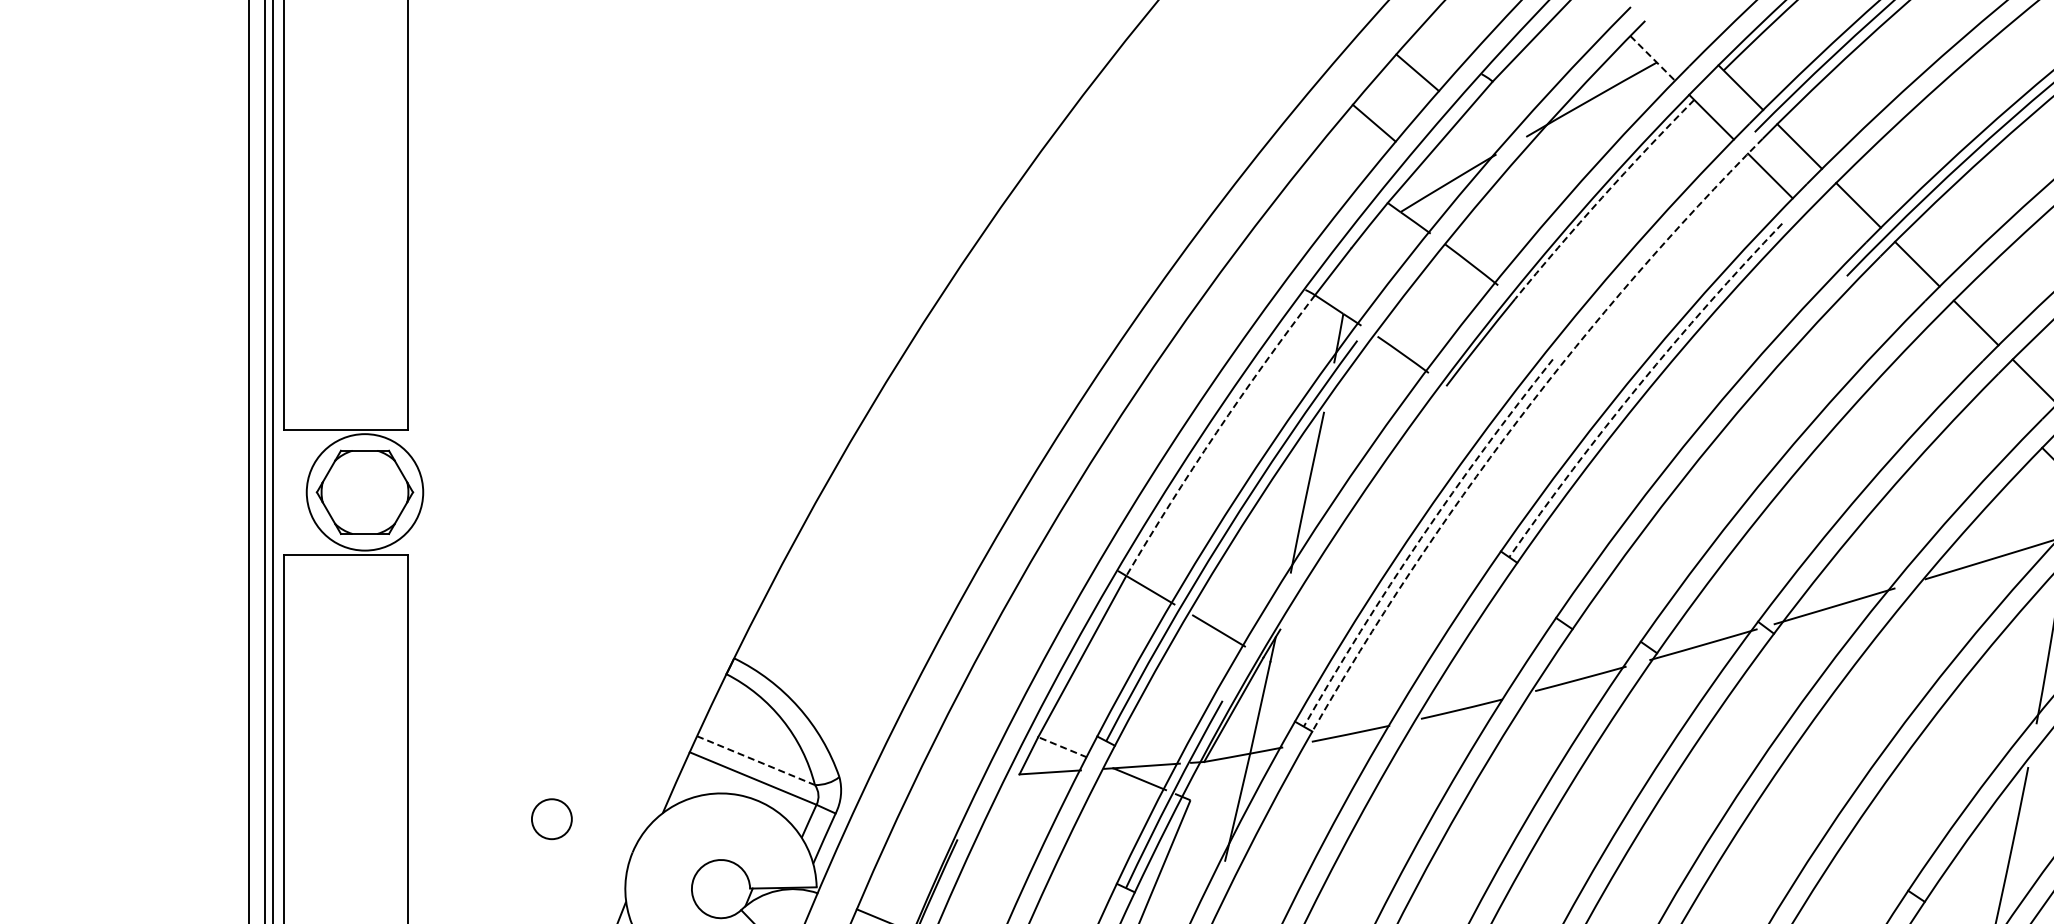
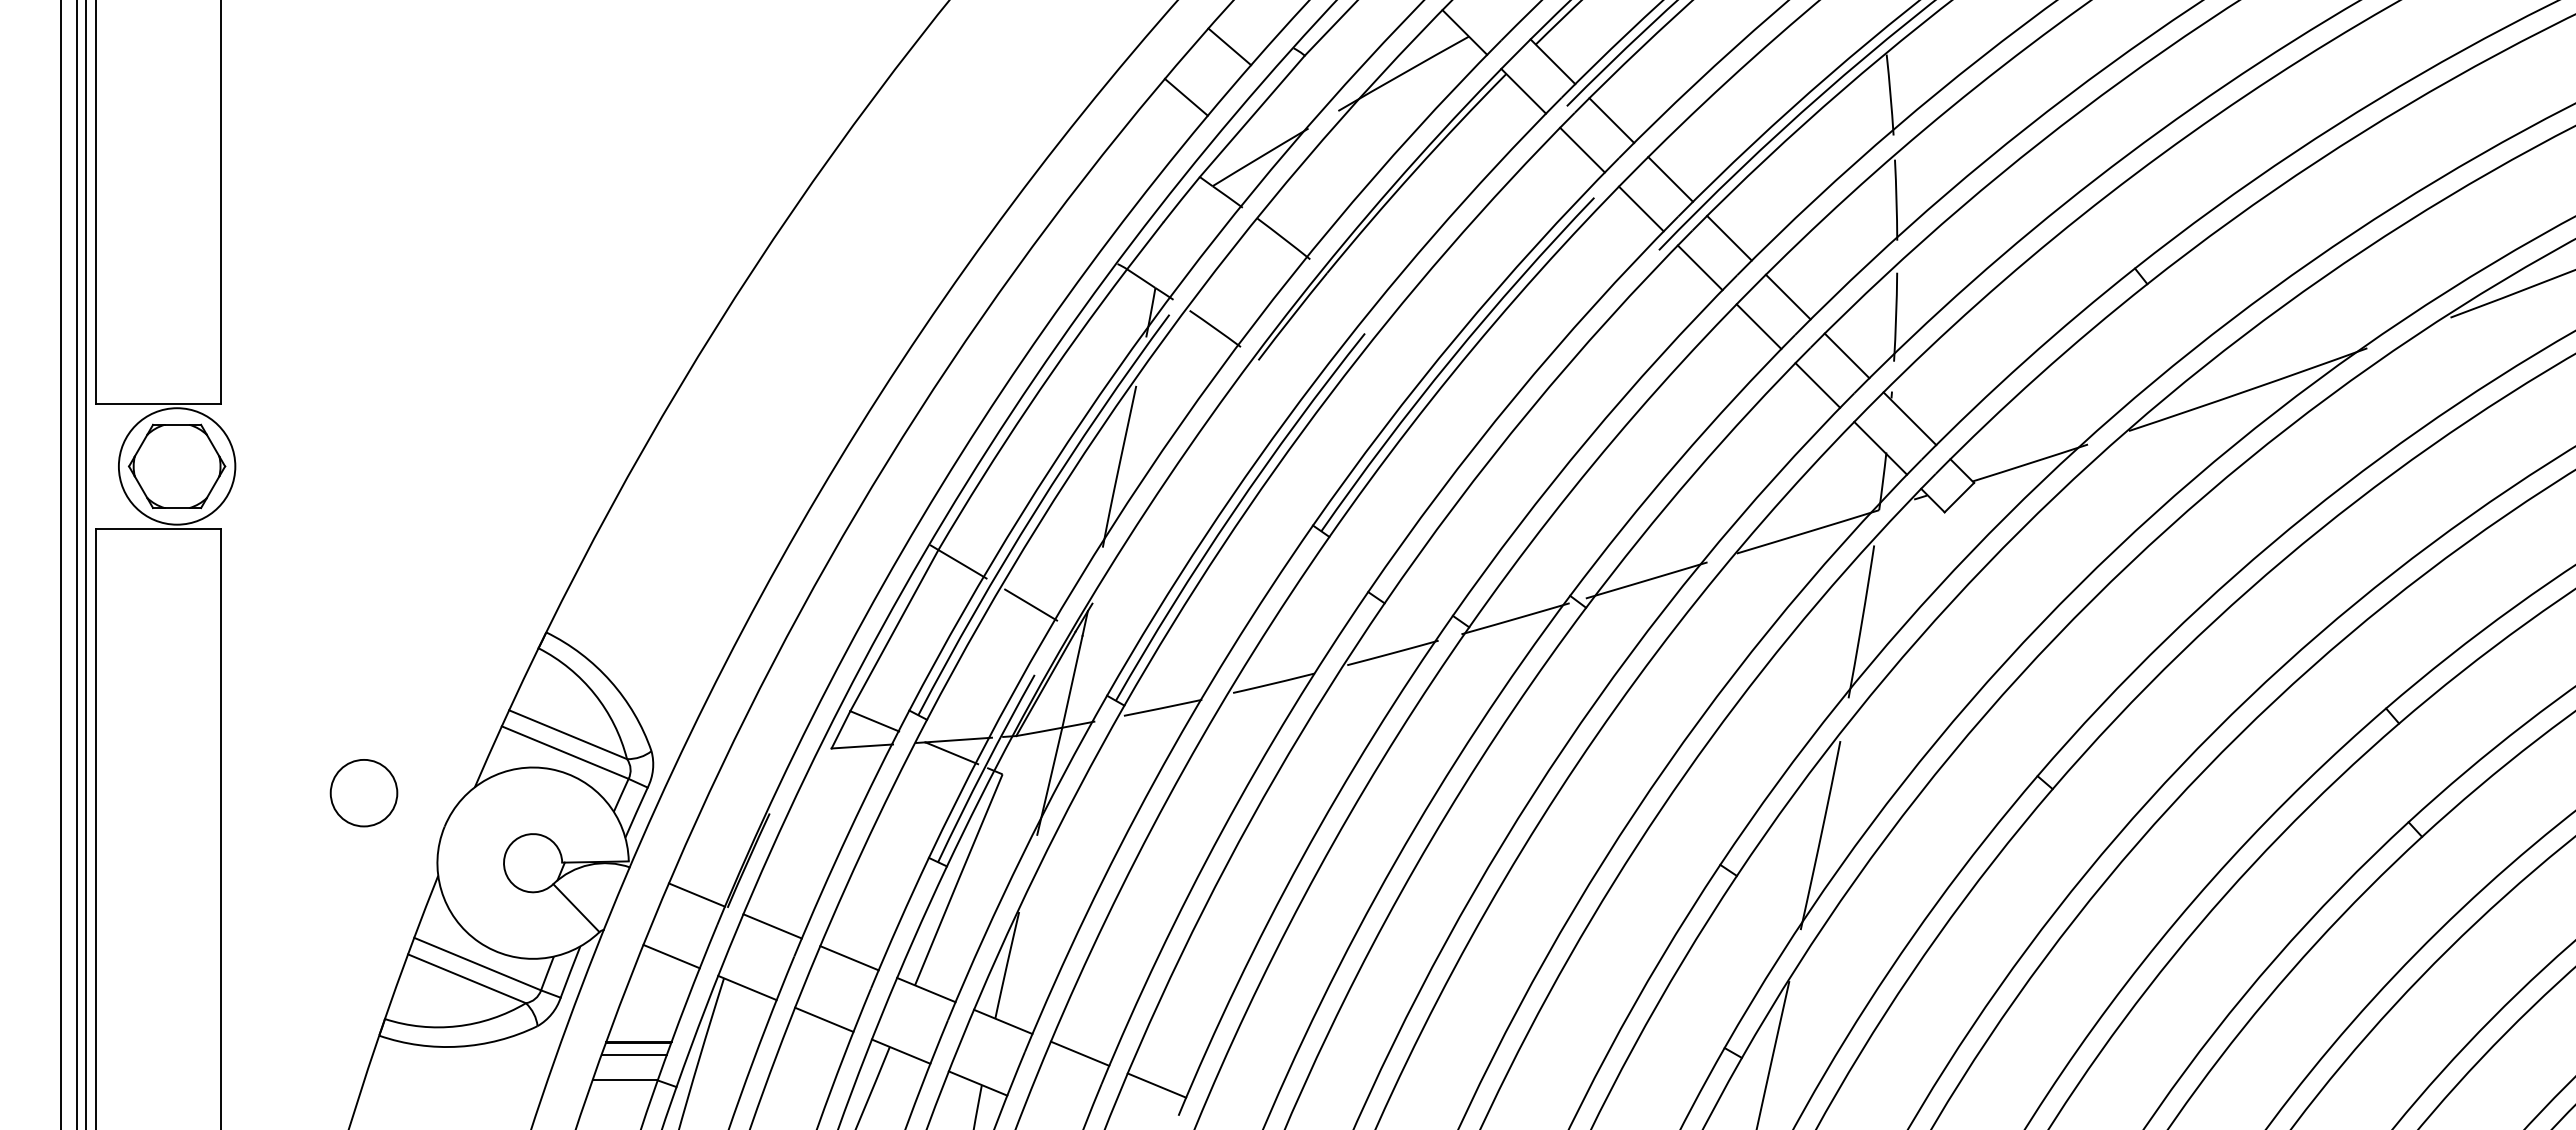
line: (1652, 58) -> (1464, 32), dashed -> solid
arc: (1602, 197) -> (1414, 171), dashed -> solid
line: (1829, 234) -> (1641, 208), added
line: (1887, 293) -> (1699, 267), added
line: (1946, 352) -> (1758, 326), added
arc: (1639, 385) -> (1451, 359), dashed -> solid
line: (2005, 411) -> (1817, 385), added
arc: (1518, 420) -> (1330, 394), dashed -> solid
arc: (1216, 432) -> (1028, 406), dashed -> solid
arc: (1421, 538) -> (1233, 512), dashed -> solid
line: (1062, 747) -> (874, 721), dashed -> solid
line: (756, 760) -> (568, 734), dashed -> solid
circle: (551, 819) -> (363, 793), size x1.67

